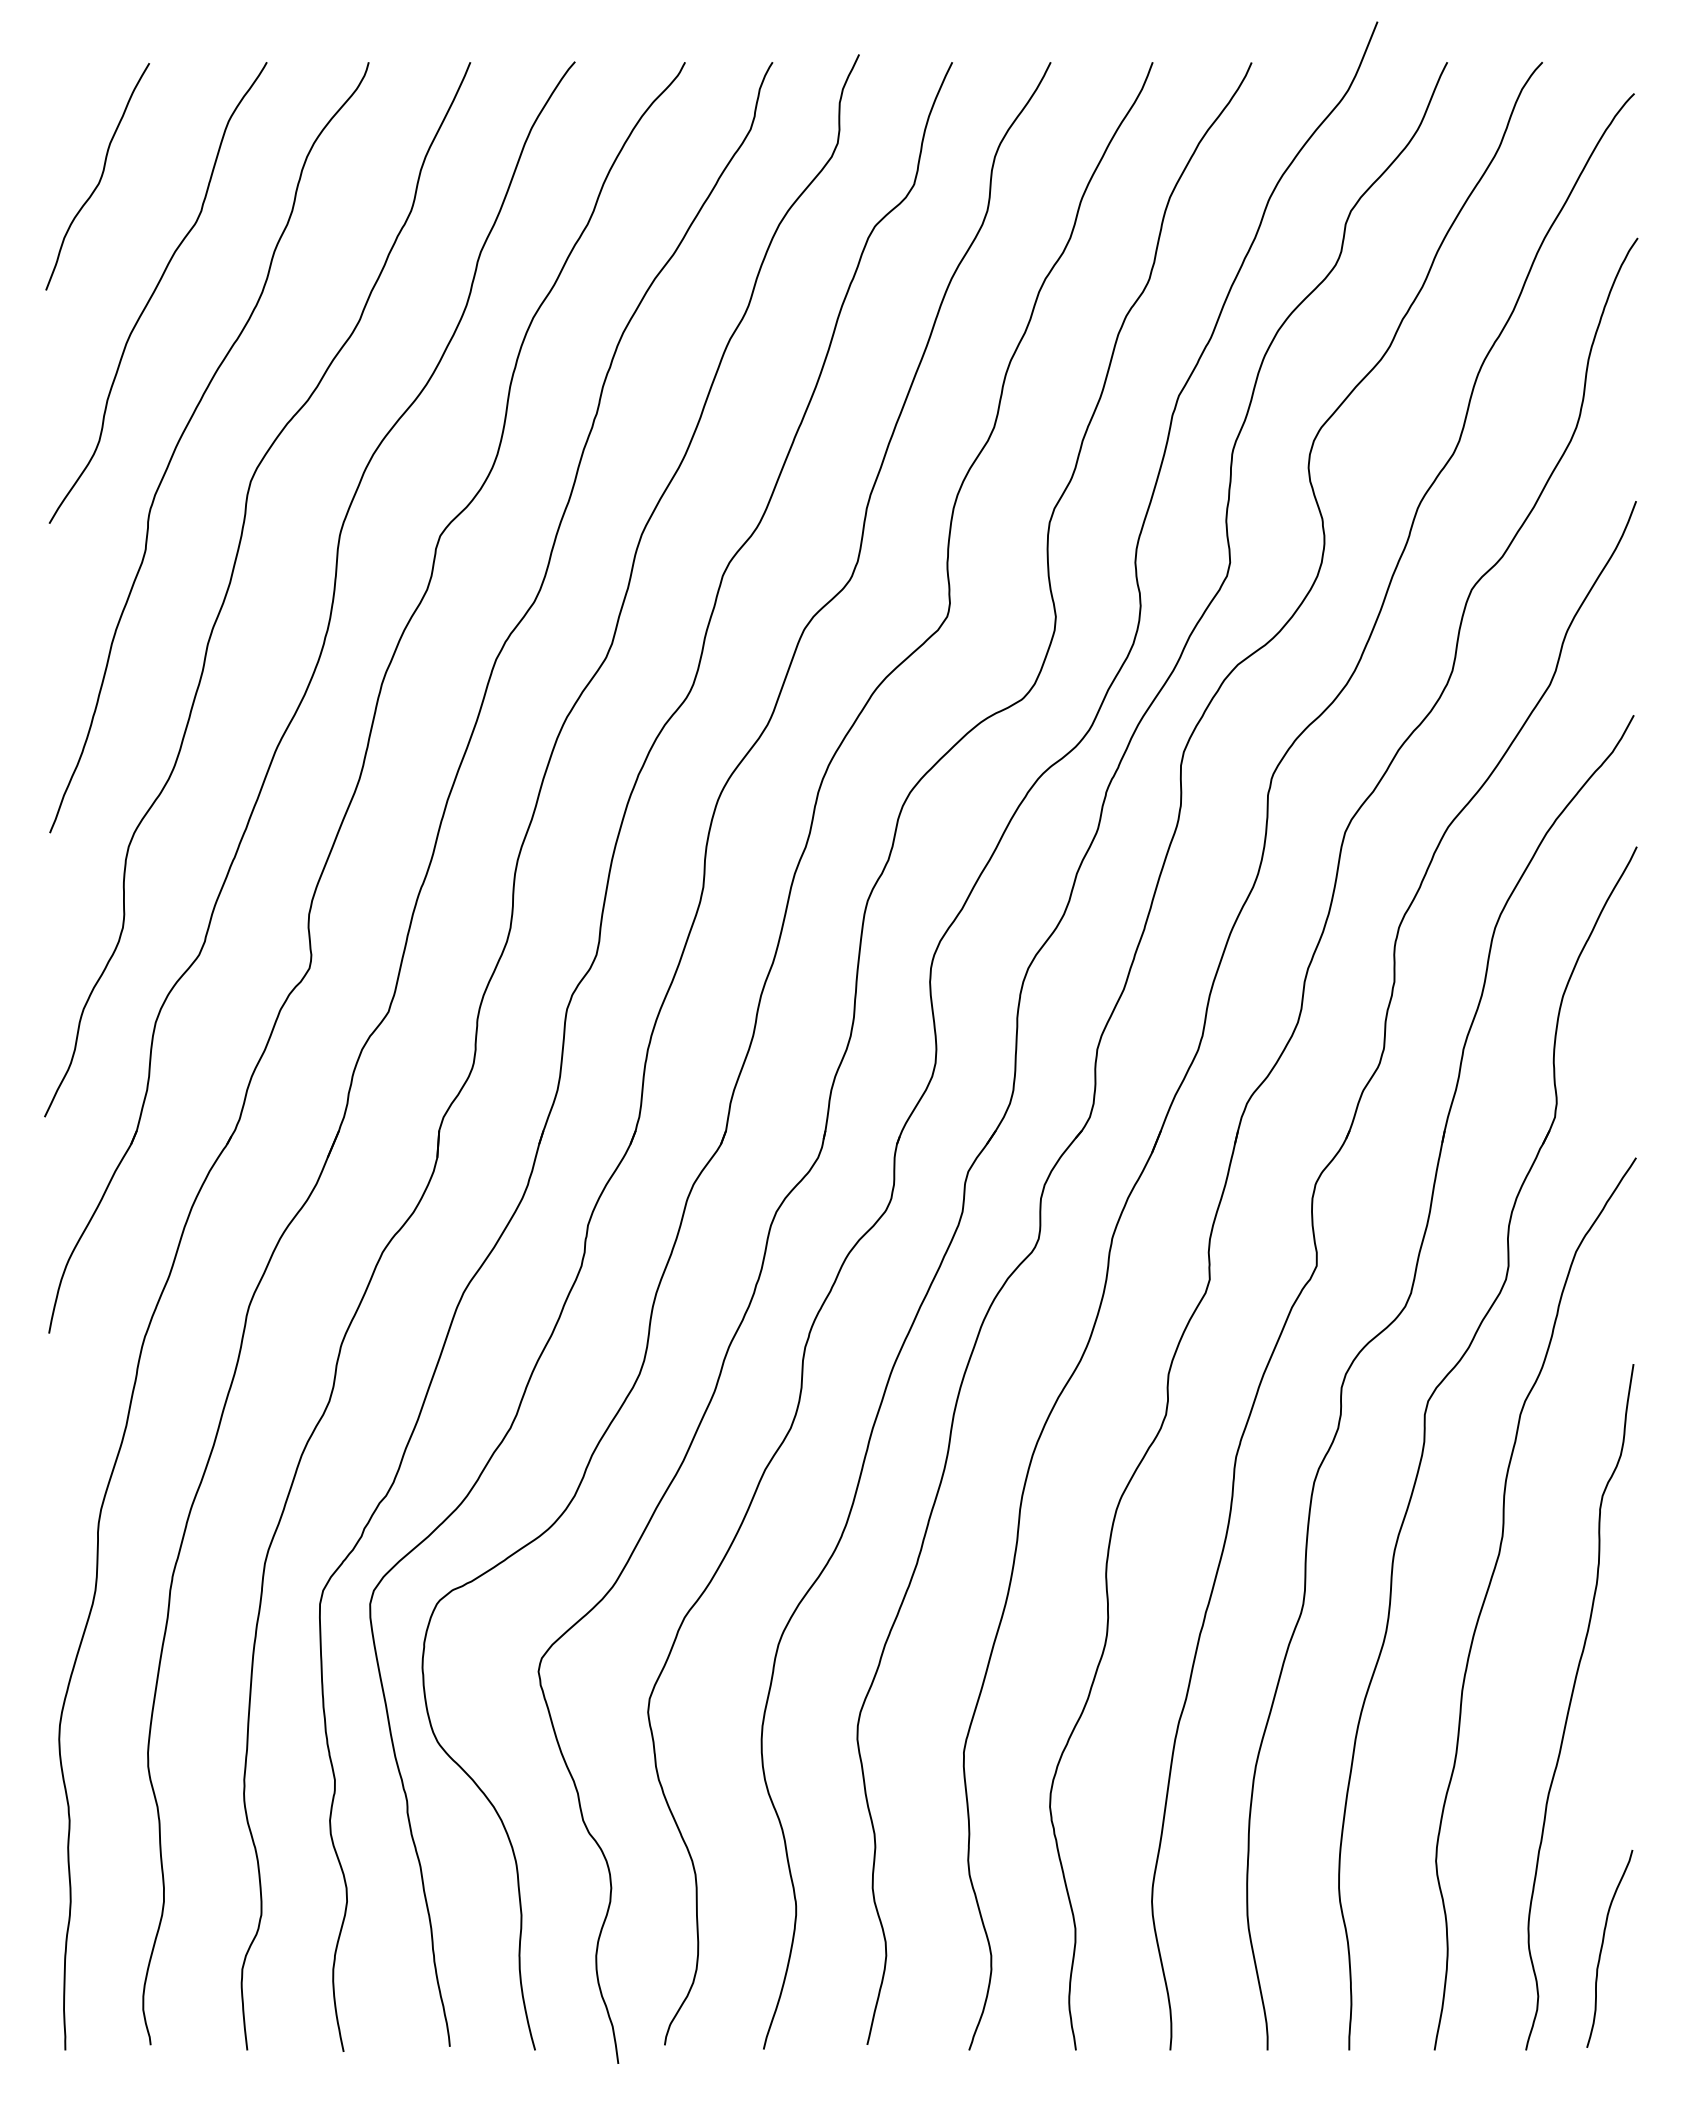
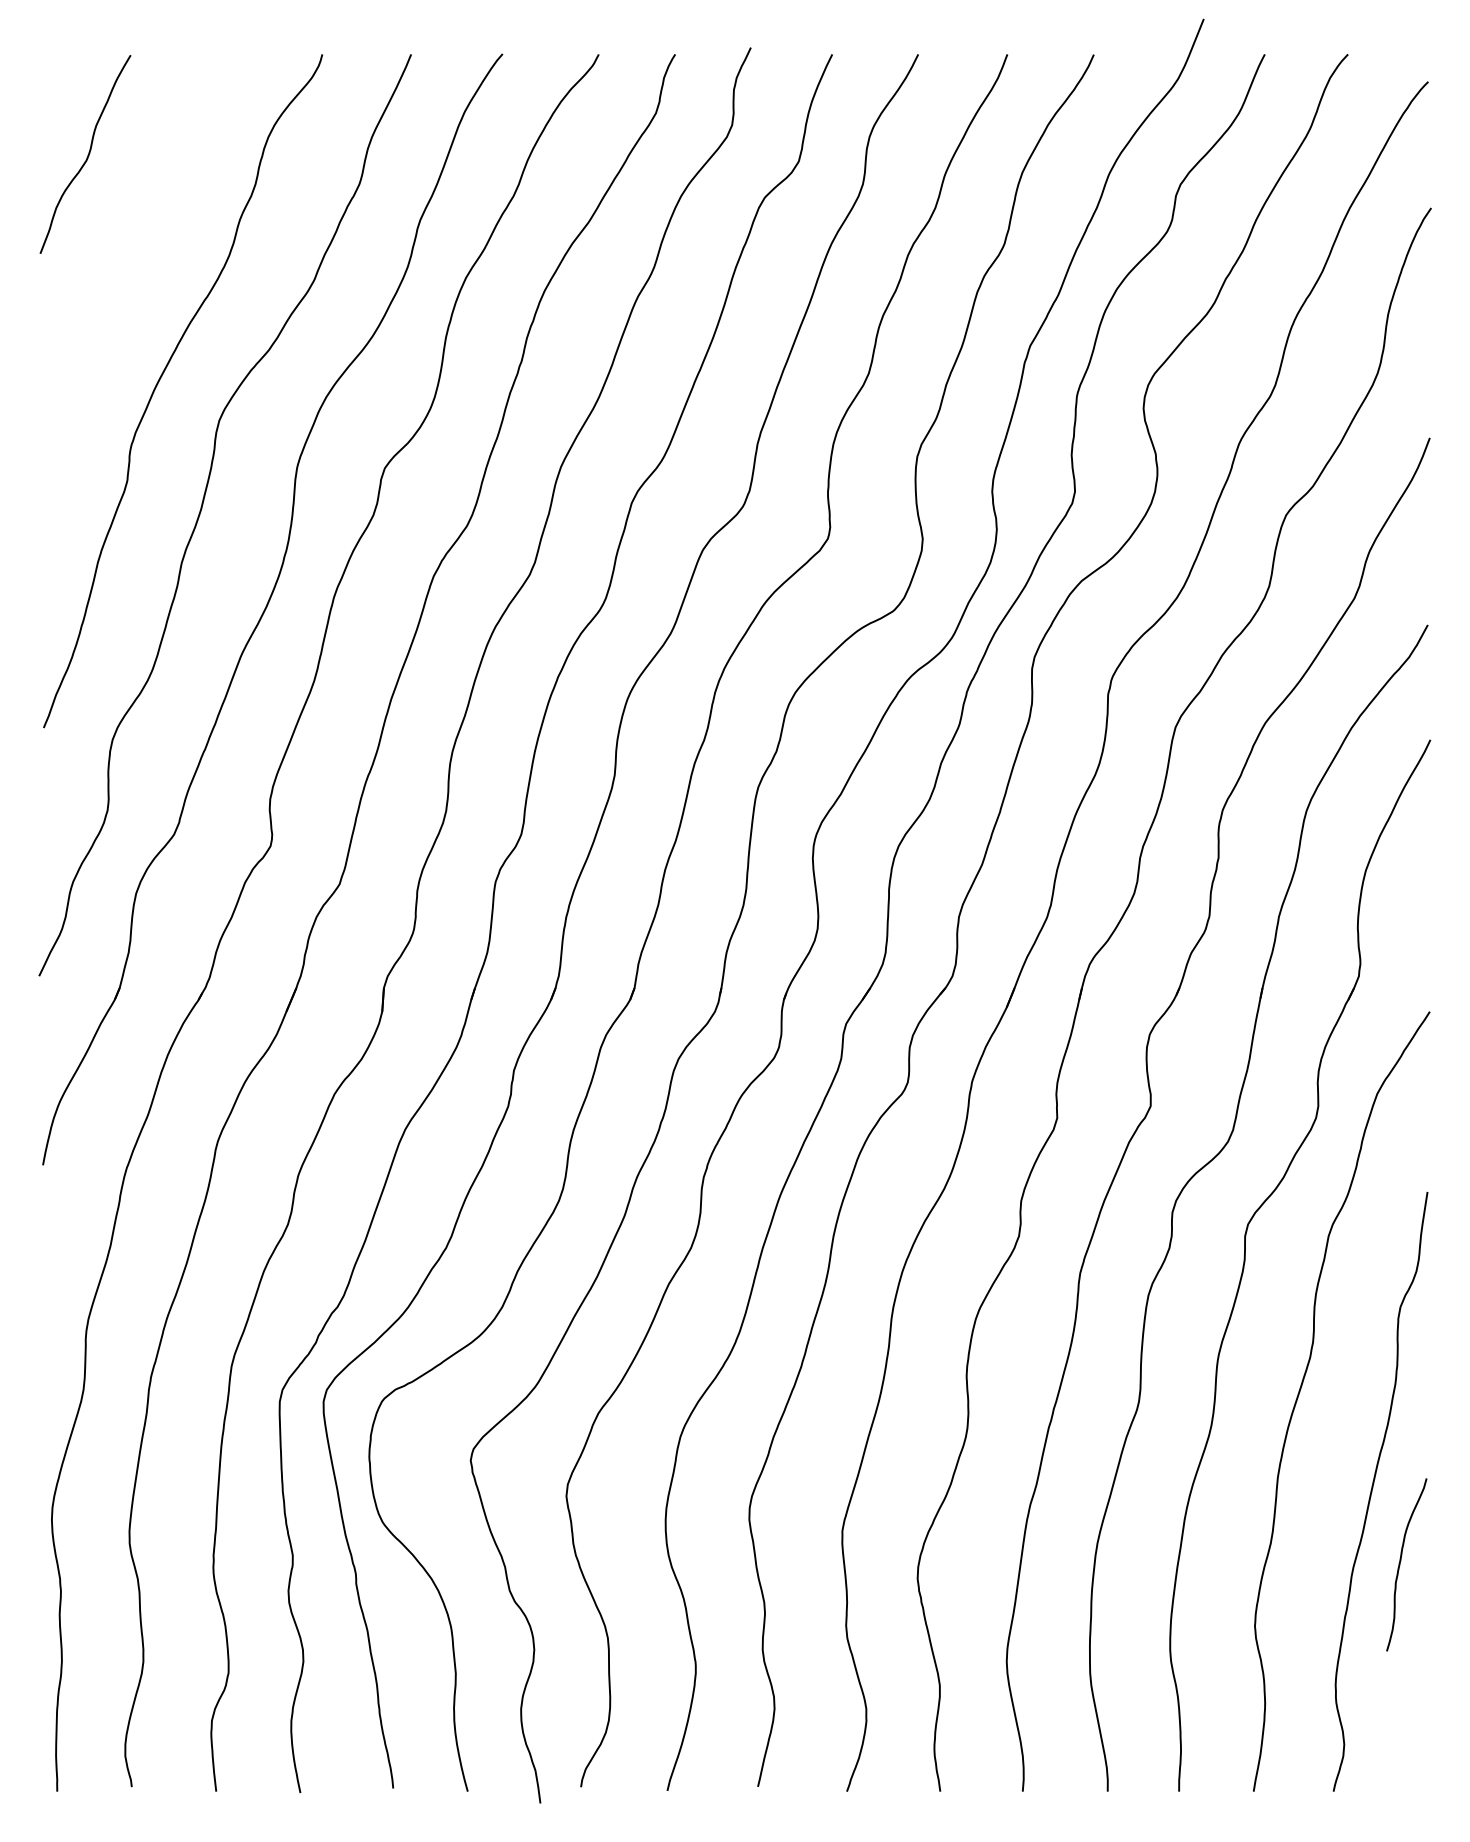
curve: (155, 291) -> (136, 254), removed
curve: (1602, 1948) -> (1400, 1564), moved

